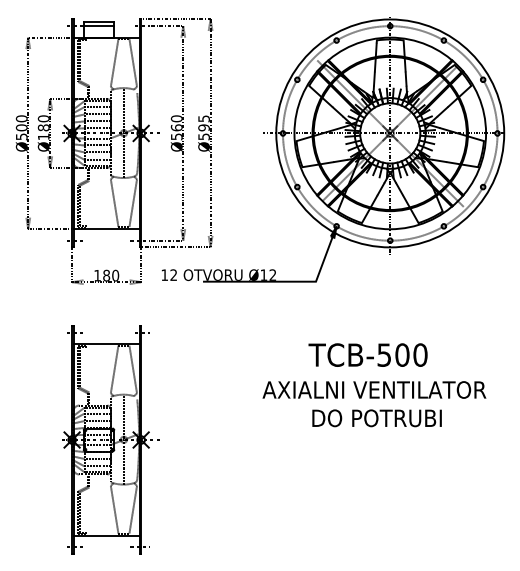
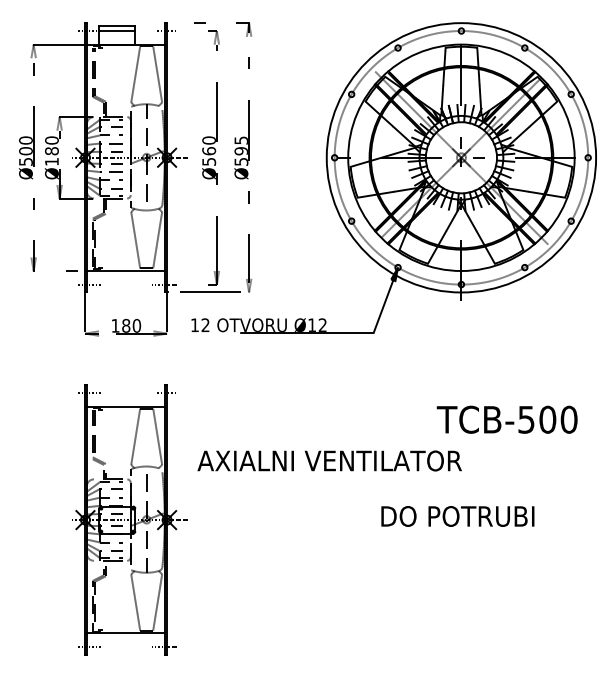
text: (367, 354) -> (506, 419), moved
text: (374, 389) -> (329, 460), moved
text: (376, 418) -> (457, 516), moved

